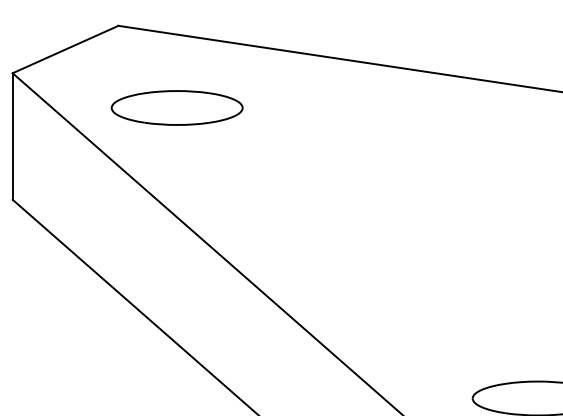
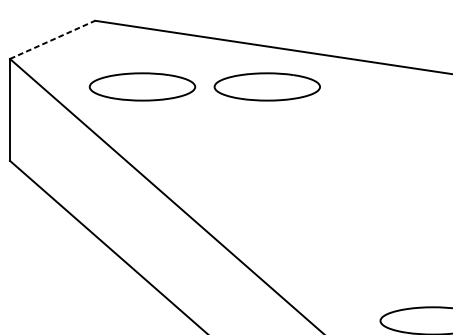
line: (65, 49) -> (52, 39), solid -> dashed
part: (331, 107) -> (266, 86), added

